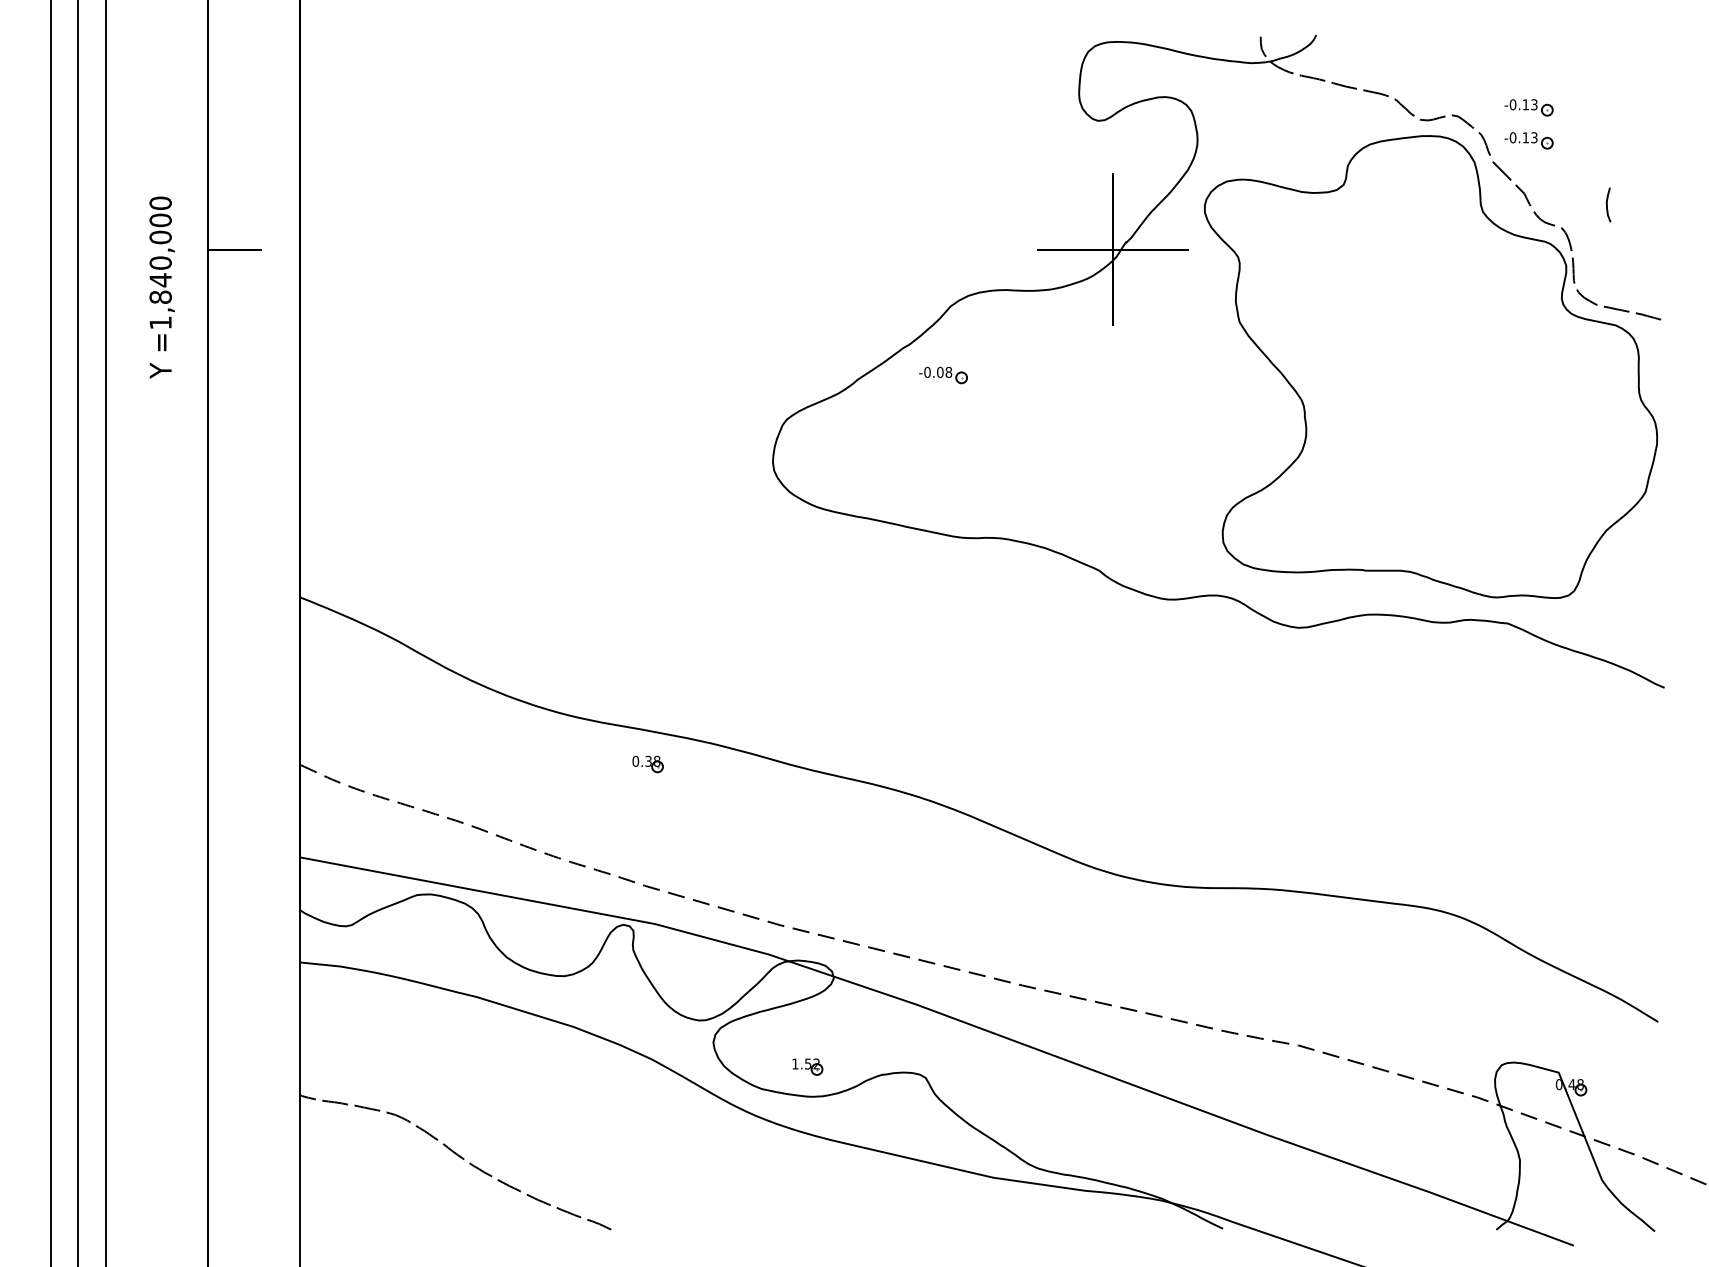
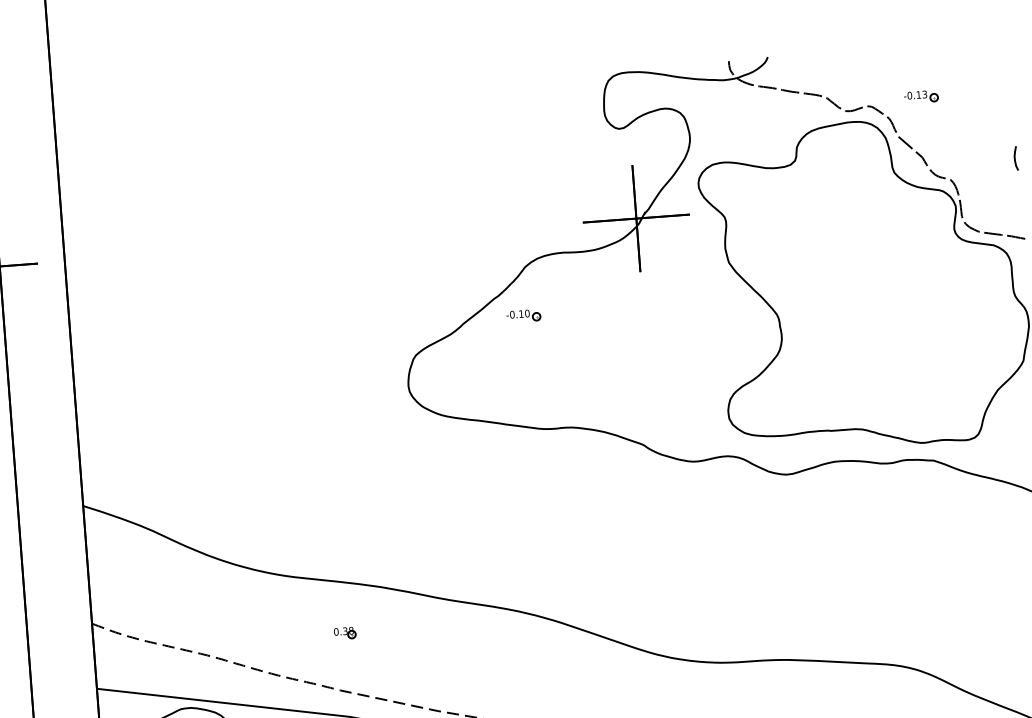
part: (1528, 140) -> (922, 119), removed
curve: (1607, 204) -> (1015, 158), moved
text: (944, 371) -> (524, 313), -0.08 -> -0.10
part: (647, 764) -> (344, 633), moved

